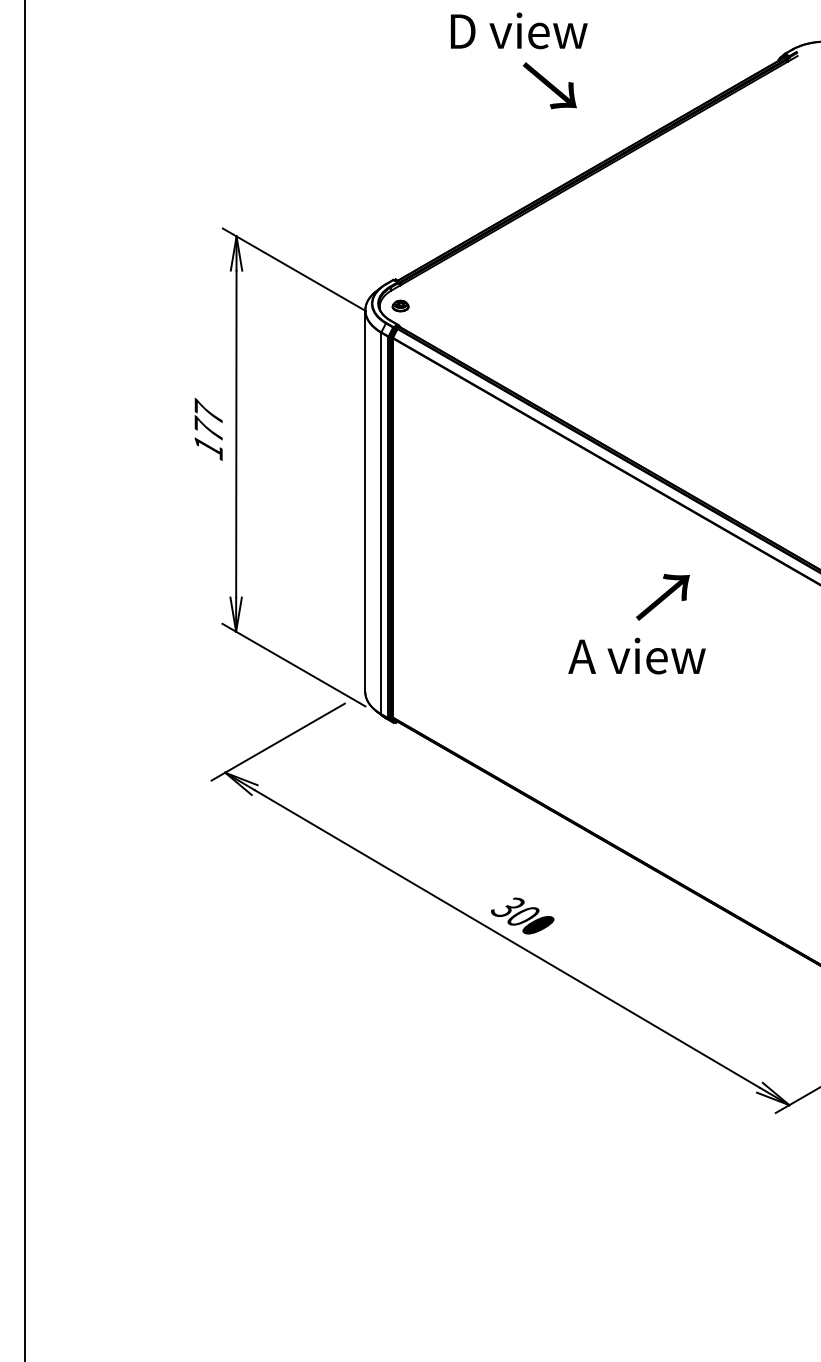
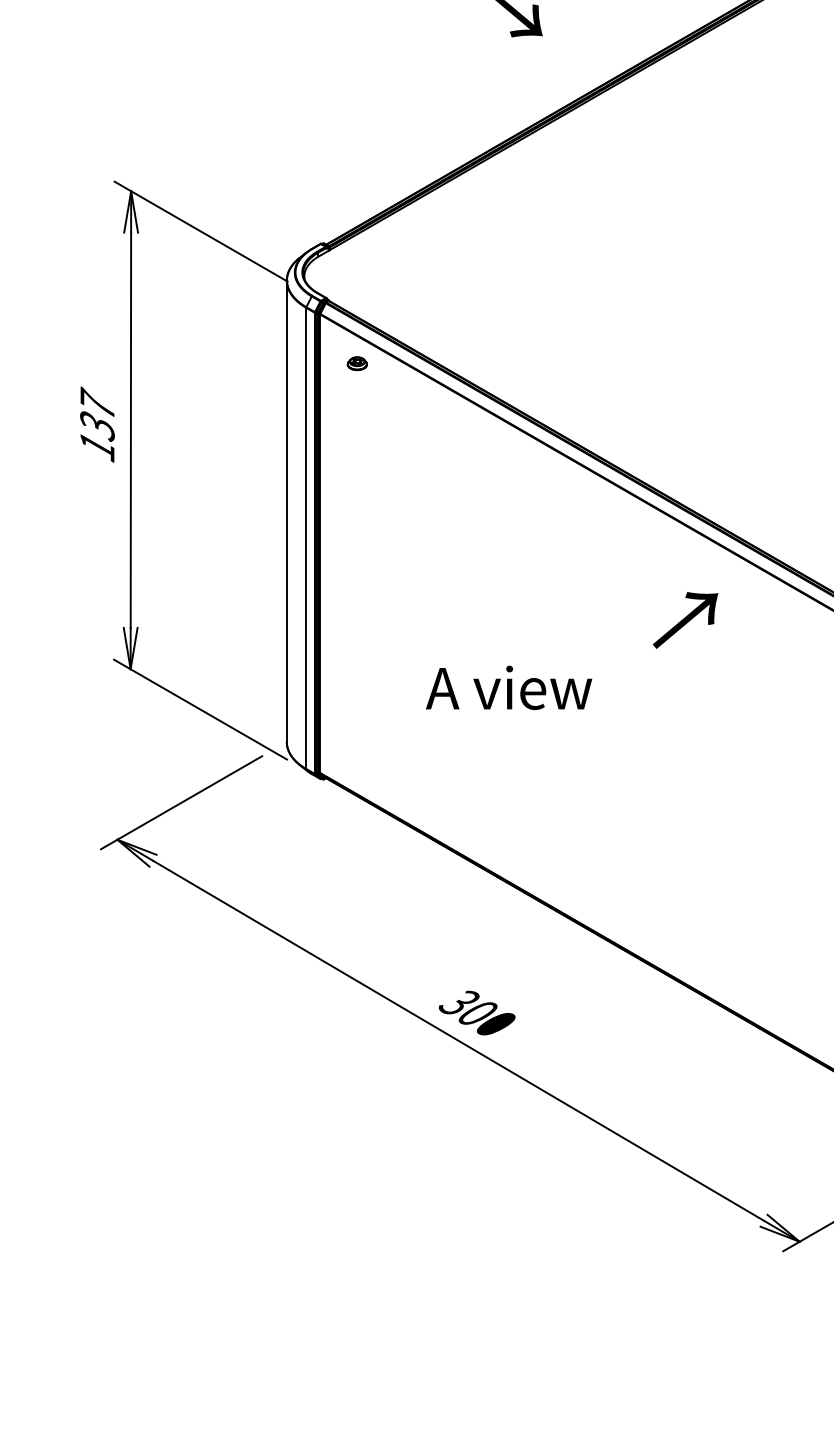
part: (400, 305) -> (357, 363), moved
text: (208, 429) -> (97, 424), 177 -> 137
text: (662, 596) -> (684, 619), moved
text: (636, 655) -> (508, 687), moved

